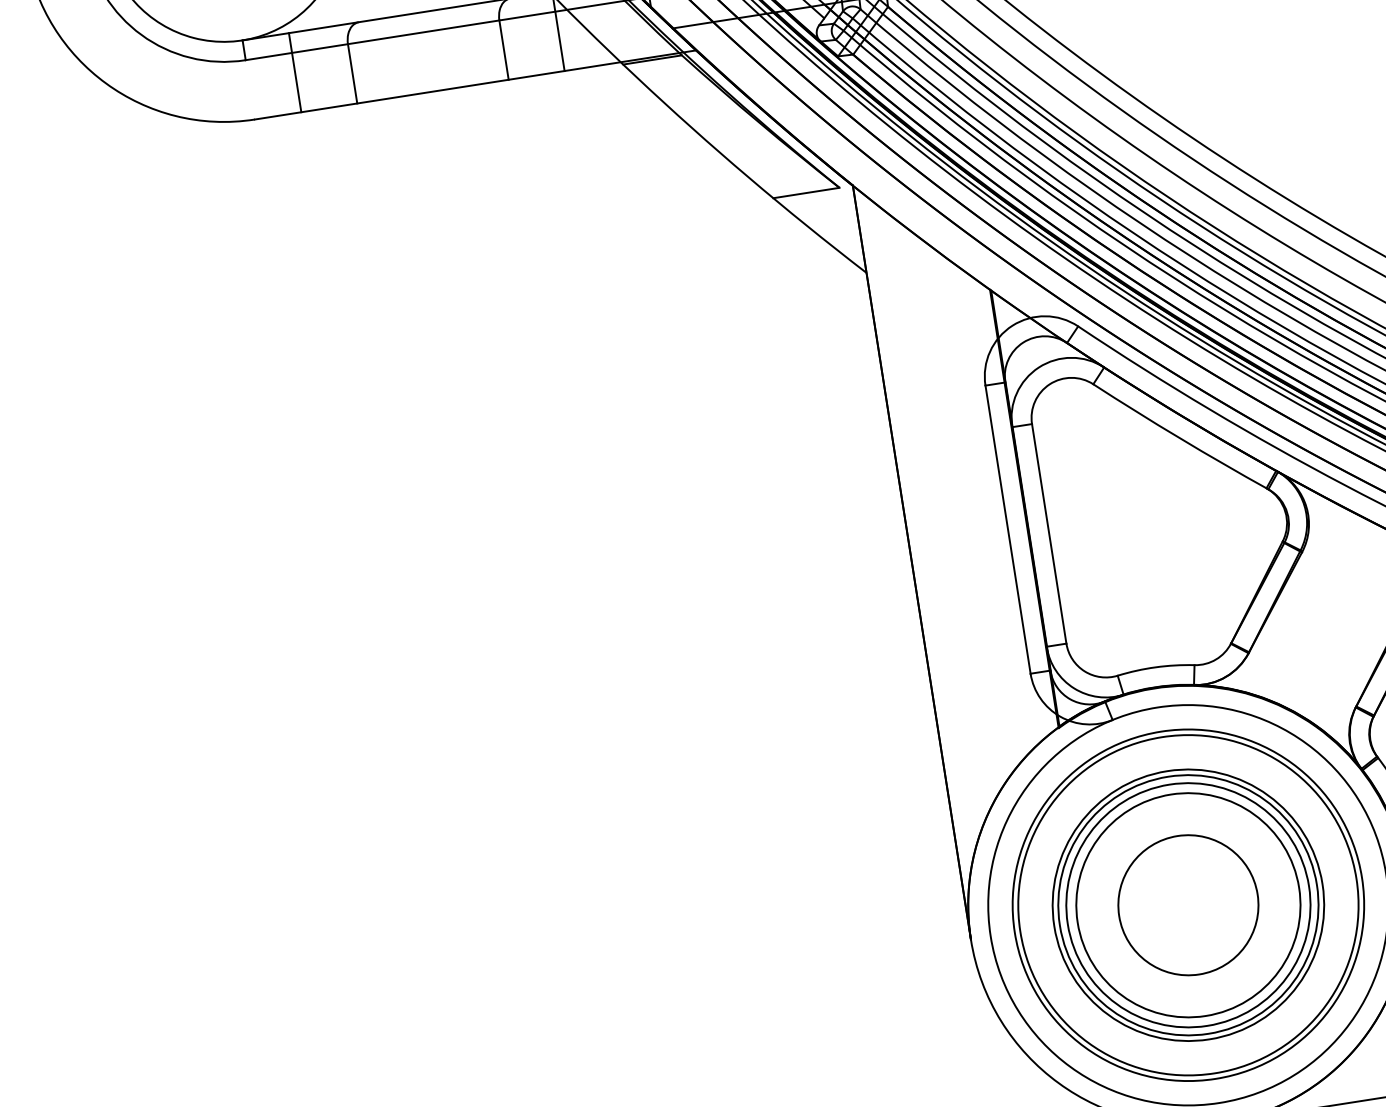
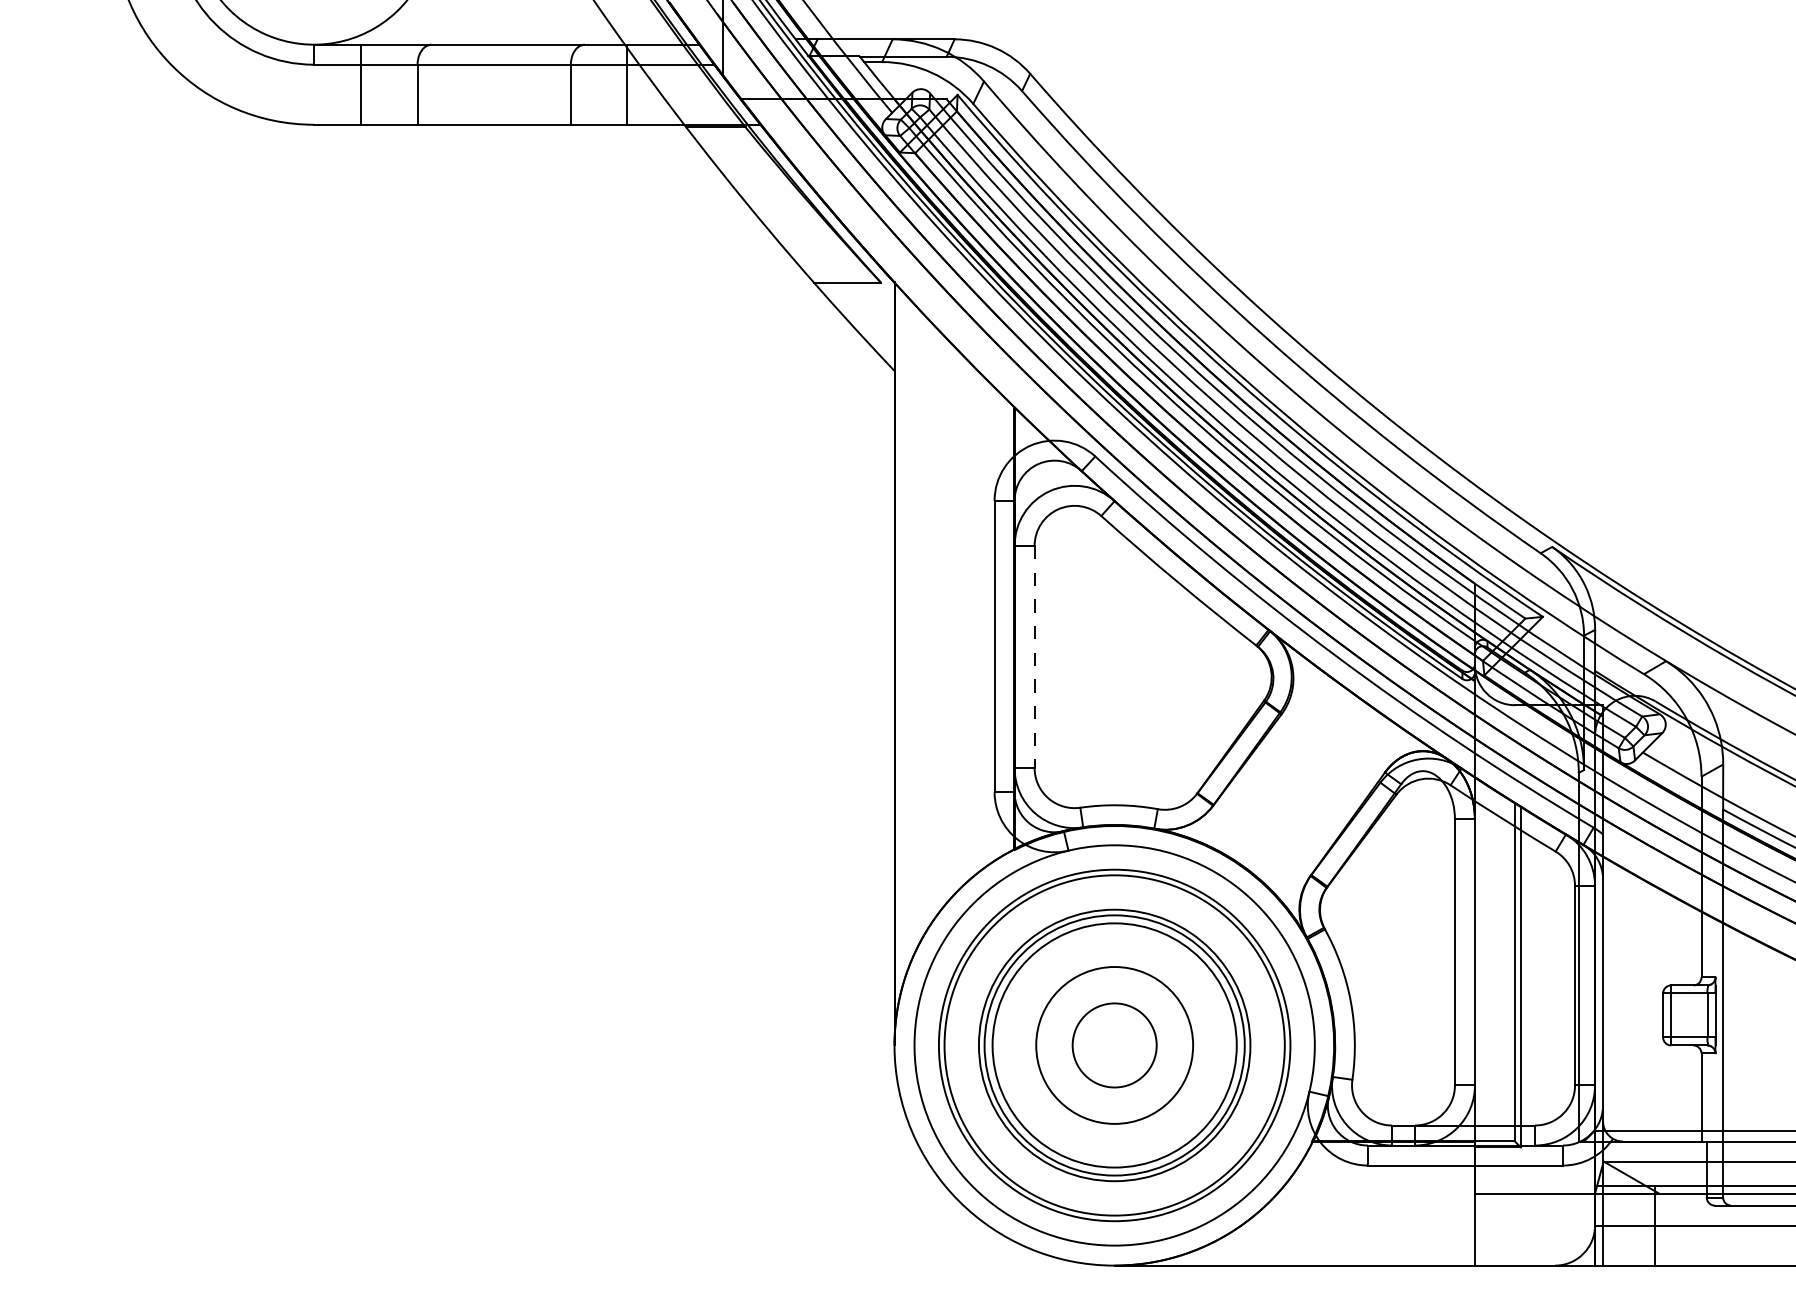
line: (1049, 534) -> (1034, 657), solid -> dashed
circle: (1188, 905) -> (1114, 1045), size x0.6
circle: (1188, 905) -> (1114, 1045), size x0.7

